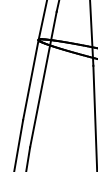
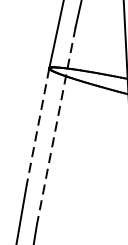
line: (30, 80) -> (37, 127), solid -> dashed
line: (43, 80) -> (56, 127), solid -> dashed

